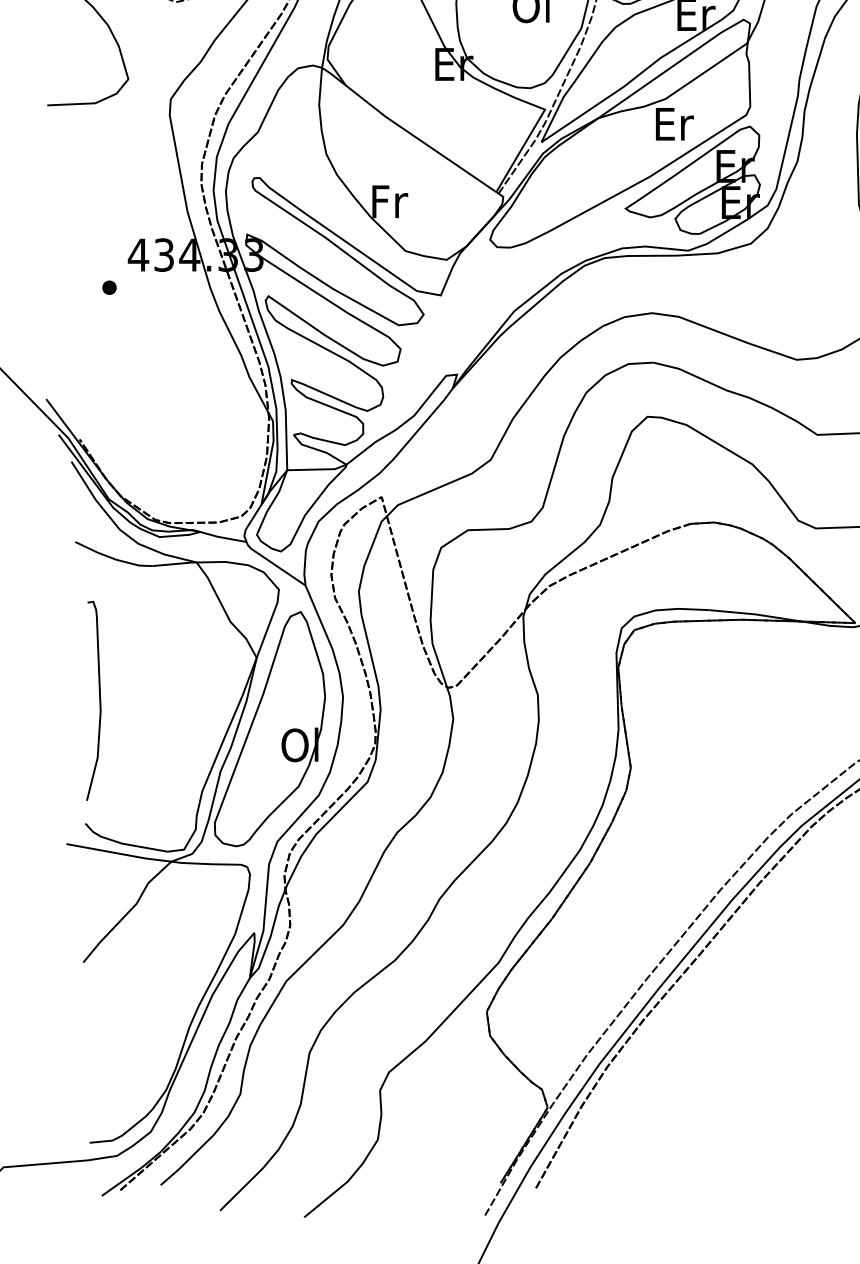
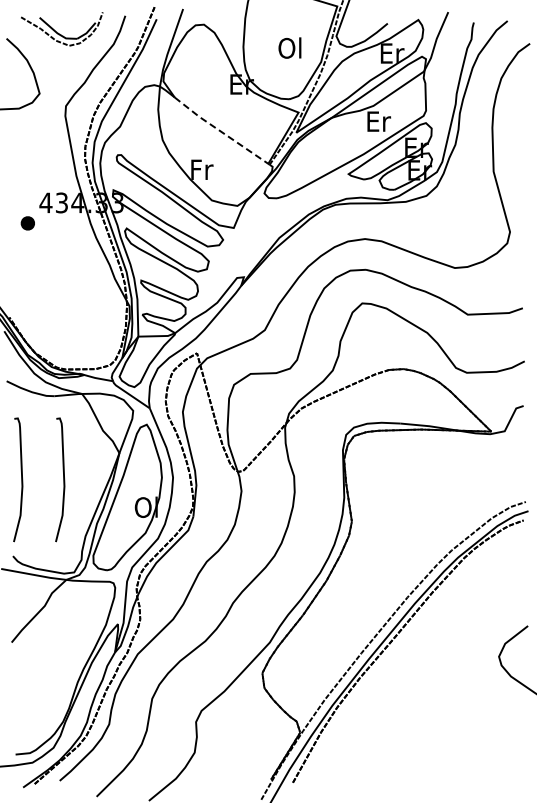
line: (419, 140) -> (220, 131), solid -> dashed
part: (108, 286) -> (27, 222), size x1.6
curve: (166, 700) -> (63, 479), added

